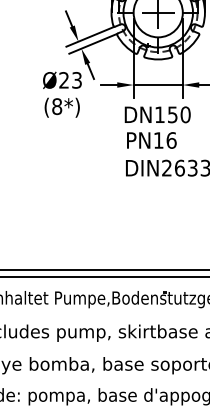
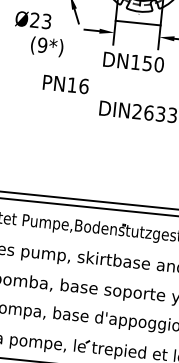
text: (62, 79) -> (33, 19), moved
line: (157, 85) -> (137, 23), moved
text: (57, 106) -> (42, 45), (8*) -> (9*)
text: (151, 140) -> (65, 84), moved

